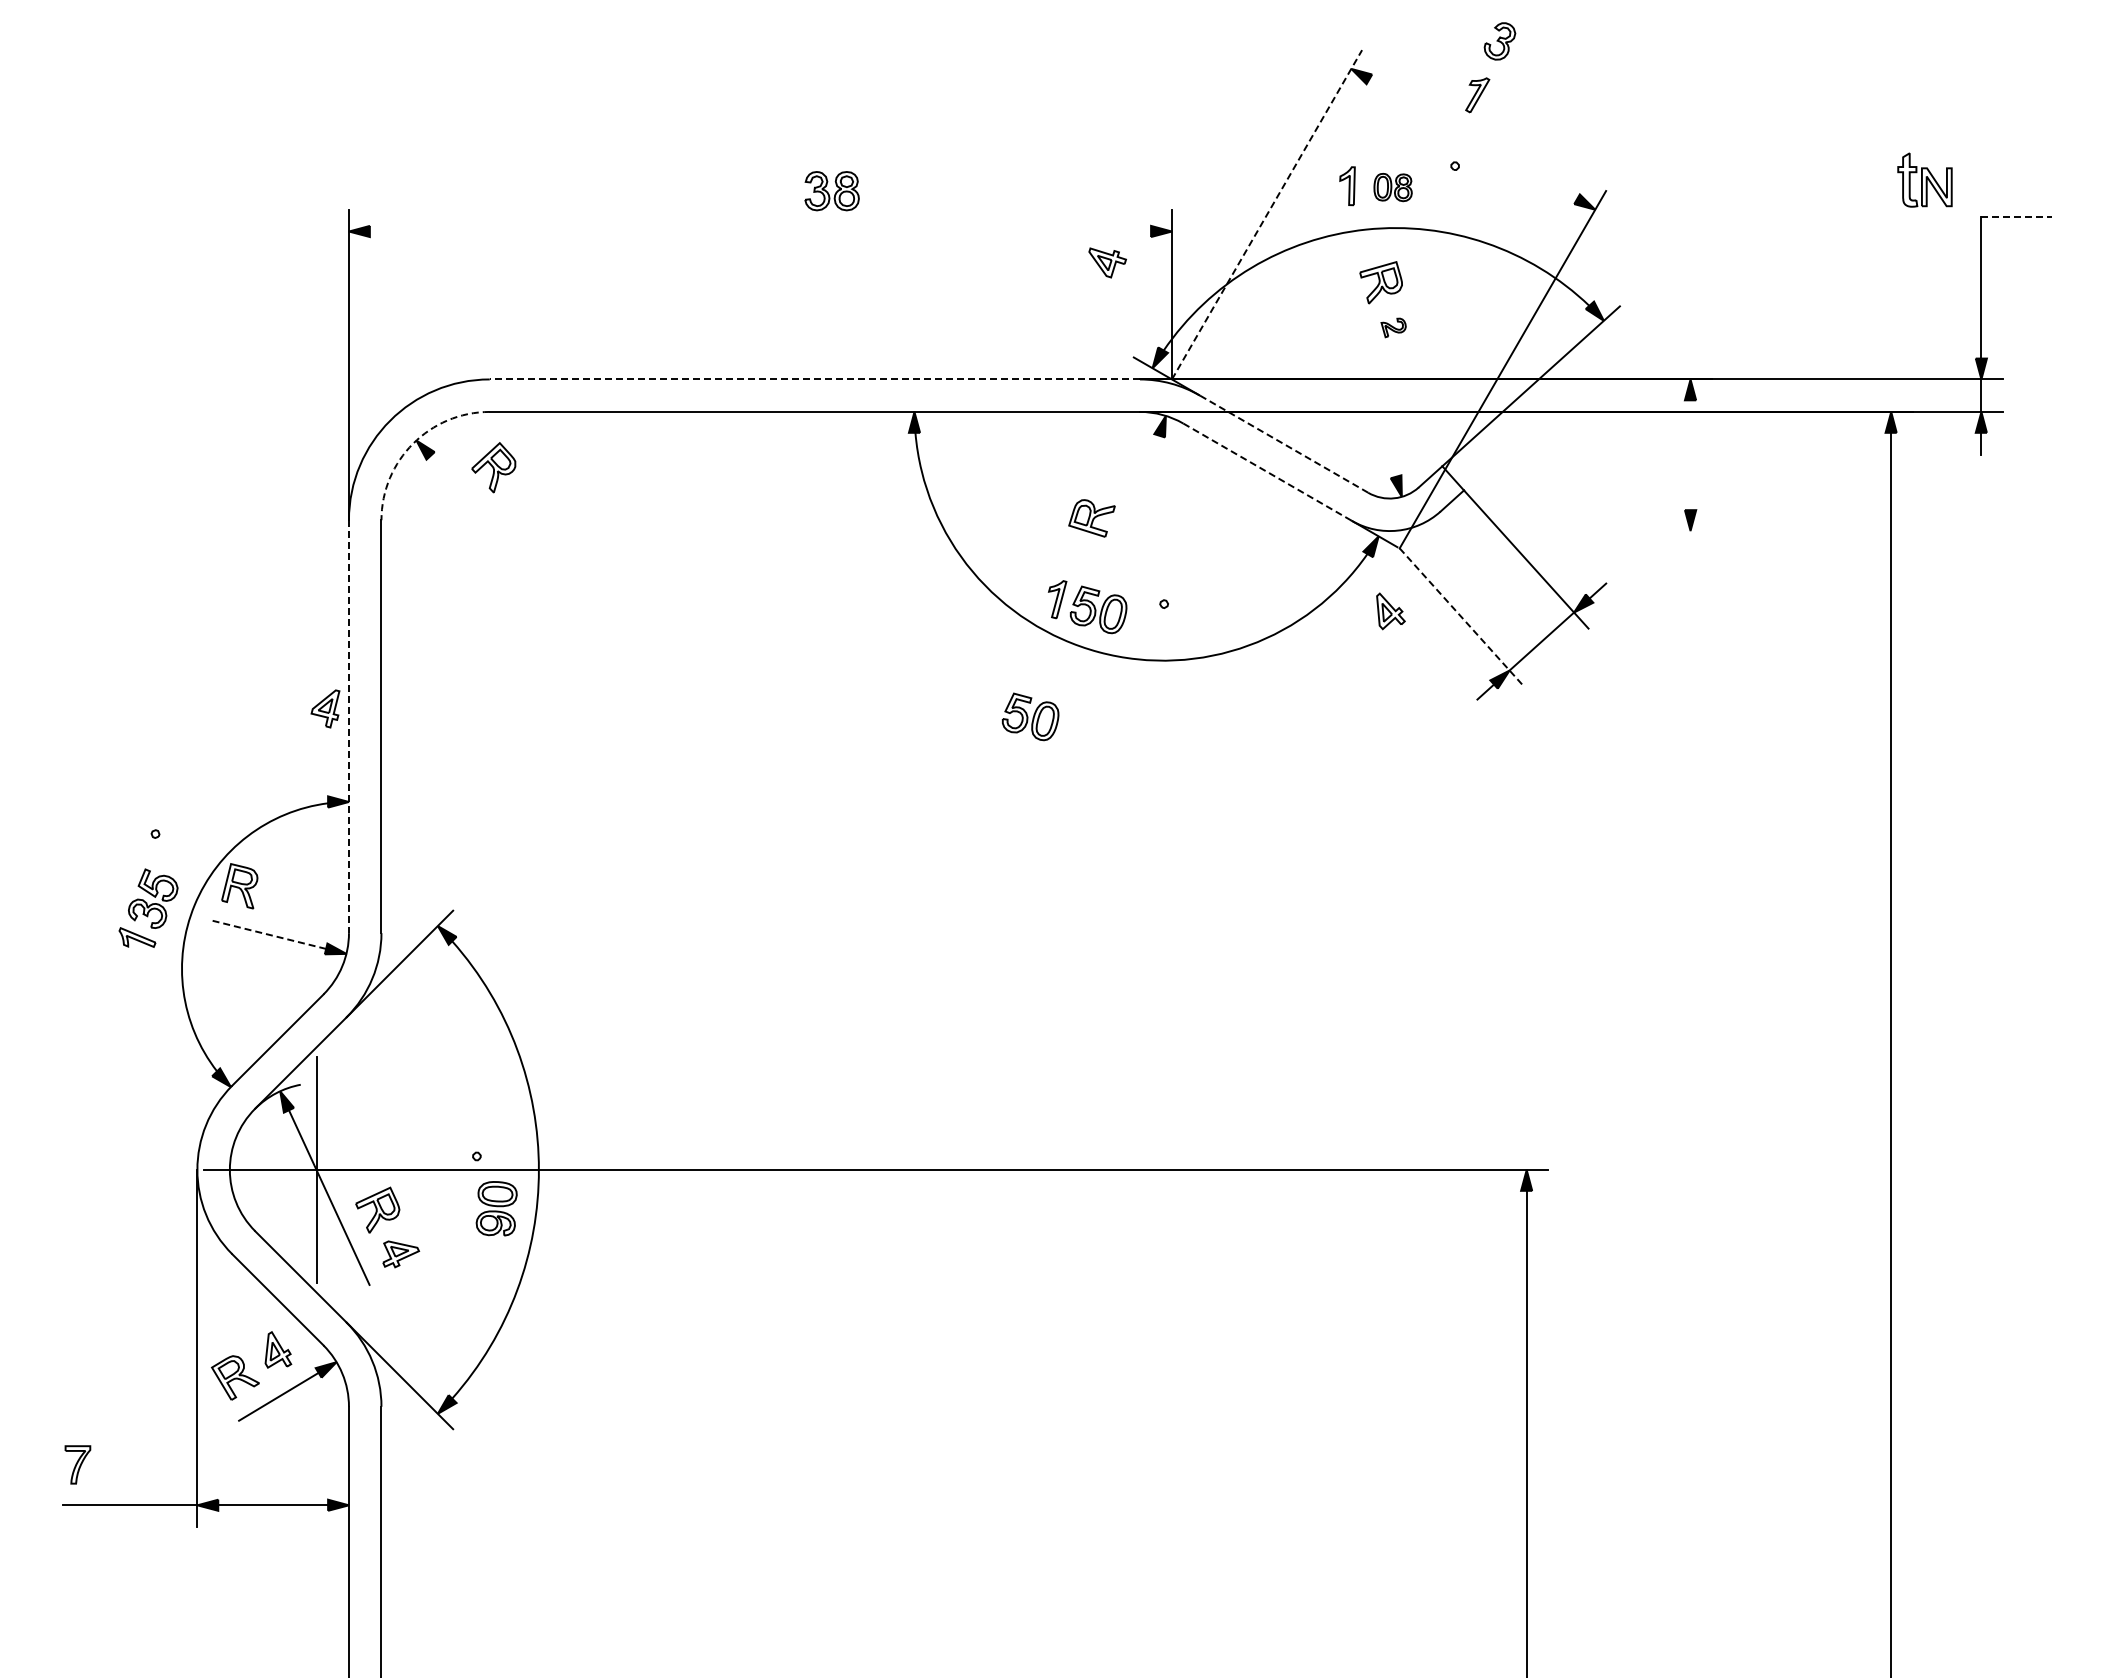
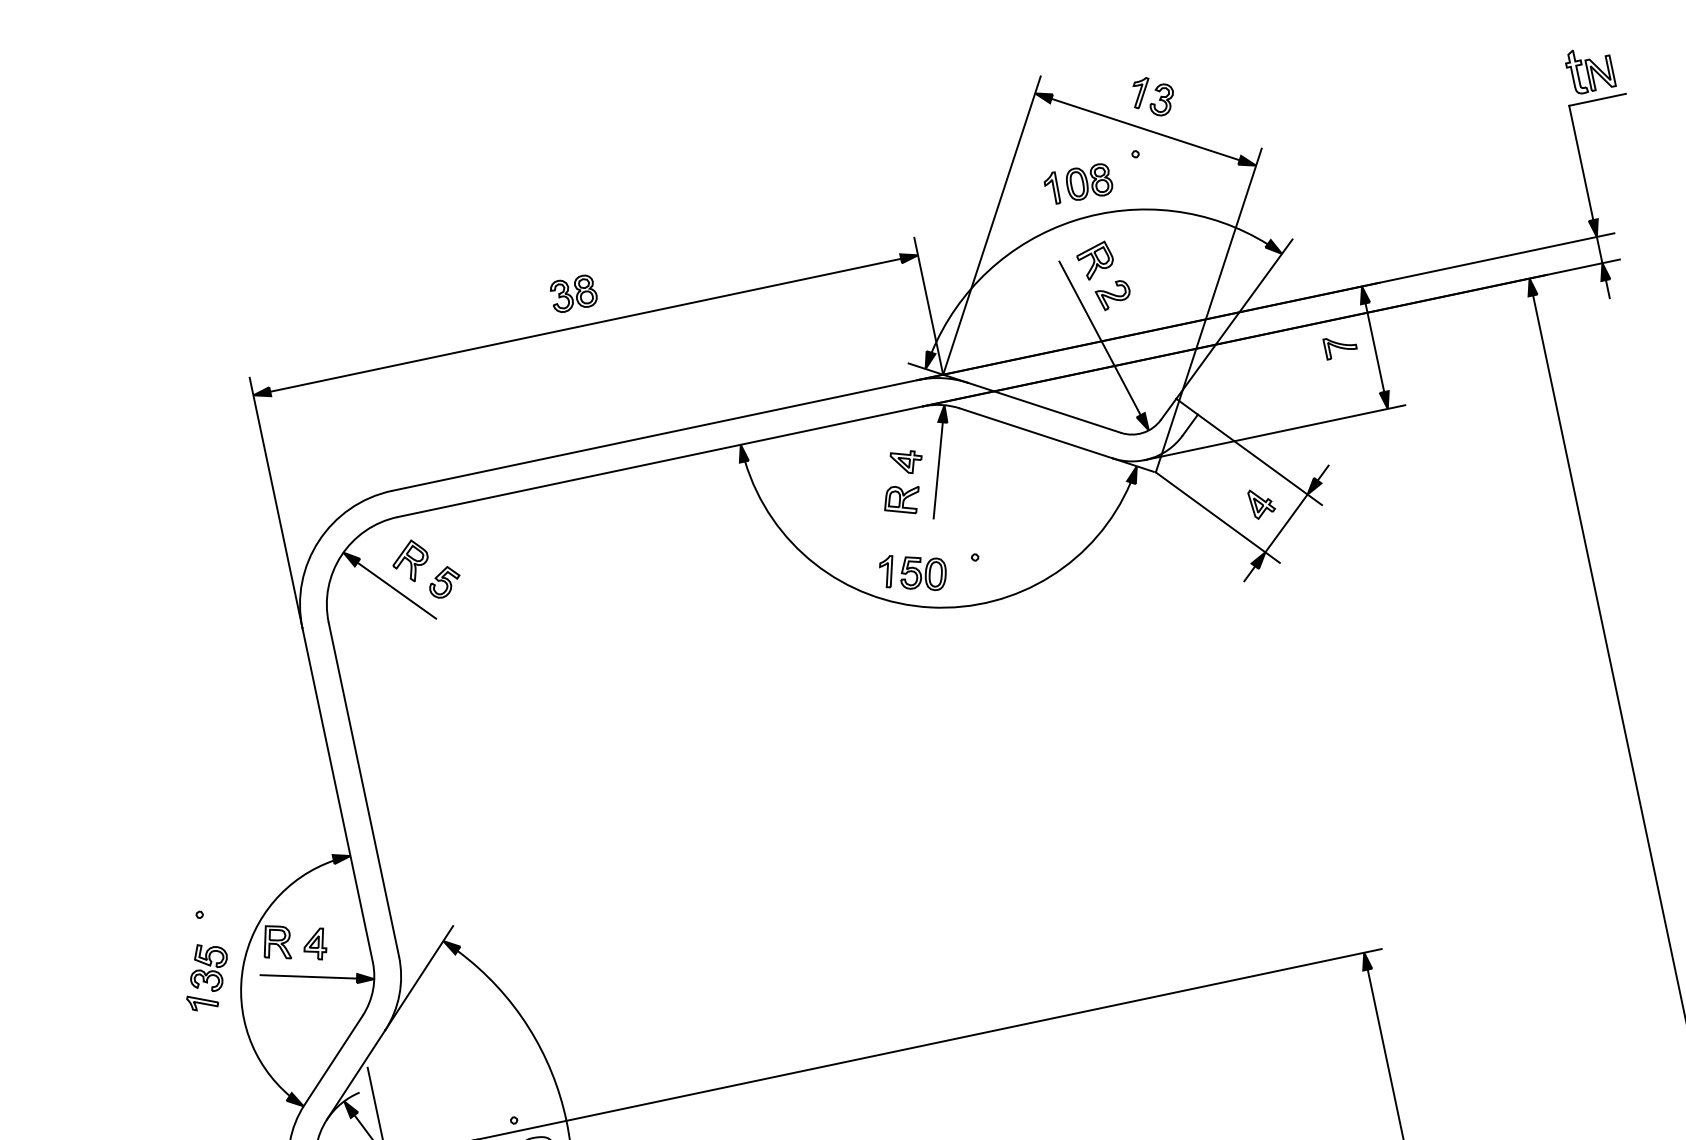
part: (1499, 41) -> (1161, 100), moved
line: (1473, 139) -> (1145, 129), added
part: (1924, 179) -> (1589, 69), moved
part: (1392, 187) -> (1088, 182), size x1.43
part: (831, 191) -> (573, 294), moved
line: (1267, 214) -> (992, 225), dashed -> solid
line: (2016, 217) -> (1597, 100), dashed -> solid
line: (760, 231) -> (585, 325), added
part: (1107, 262) -> (907, 461), moved
part: (1393, 327) -> (1113, 295), size x1.67
line: (1367, 375) -> (1100, 338), added
line: (814, 379) -> (654, 435), dashed -> solid
arc: (413, 443) -> (341, 555), dashed -> solid
line: (1283, 443) -> (1044, 407), dashed -> solid
part: (1649, 445) -> (1340, 346), added
line: (1690, 455) -> (1374, 347), added
line: (1268, 472) -> (1036, 433), dashed -> solid
line: (1141, 491) -> (937, 470), added
line: (469, 498) -> (396, 590), added
part: (529, 500) -> (444, 581), added
line: (1550, 531) -> (1274, 433), added
part: (1390, 611) -> (1261, 503), moved
line: (1462, 617) -> (1218, 517), dashed -> solid
part: (325, 708) -> (314, 944), moved
part: (1030, 716) -> (886, 671), removed
line: (348, 727) -> (337, 795), dashed -> solid
line: (268, 934) -> (308, 976), dashed -> solid

